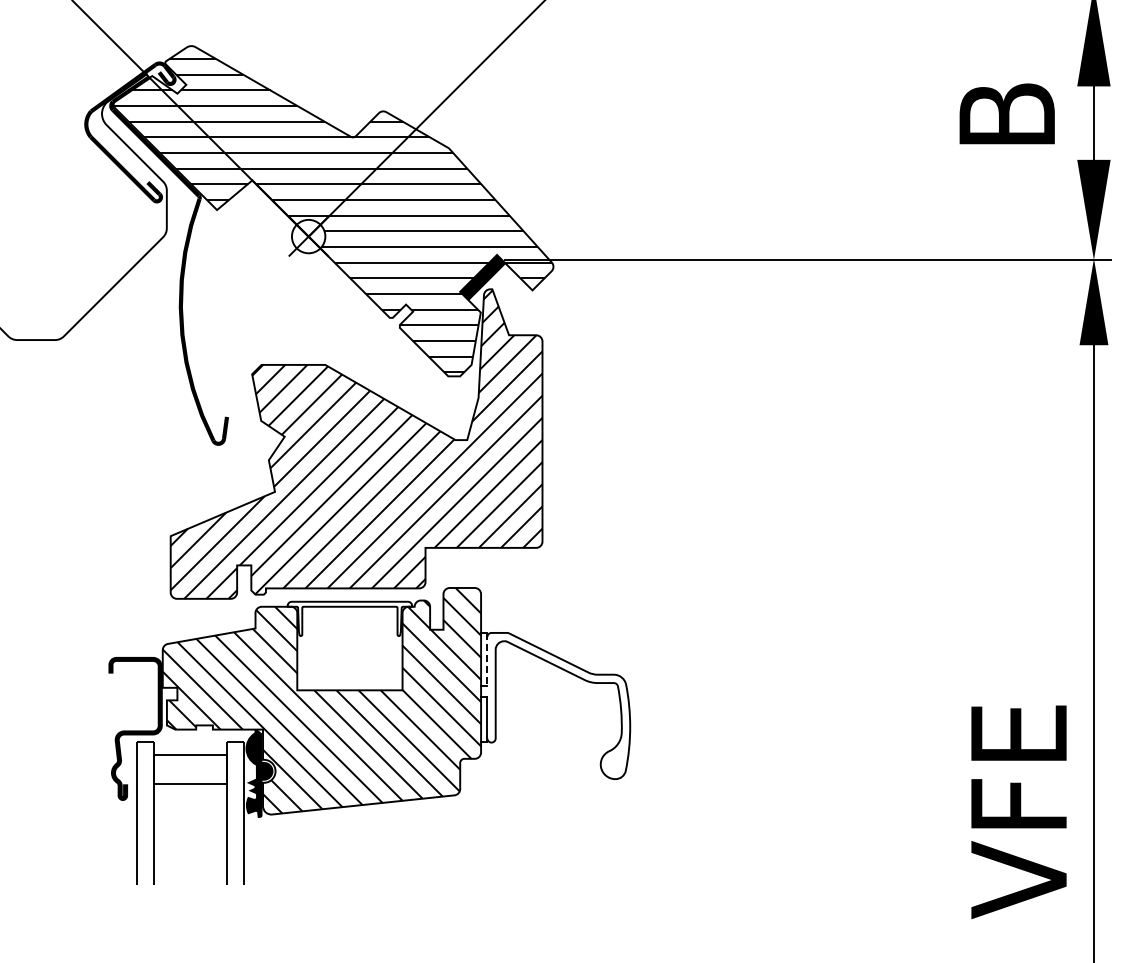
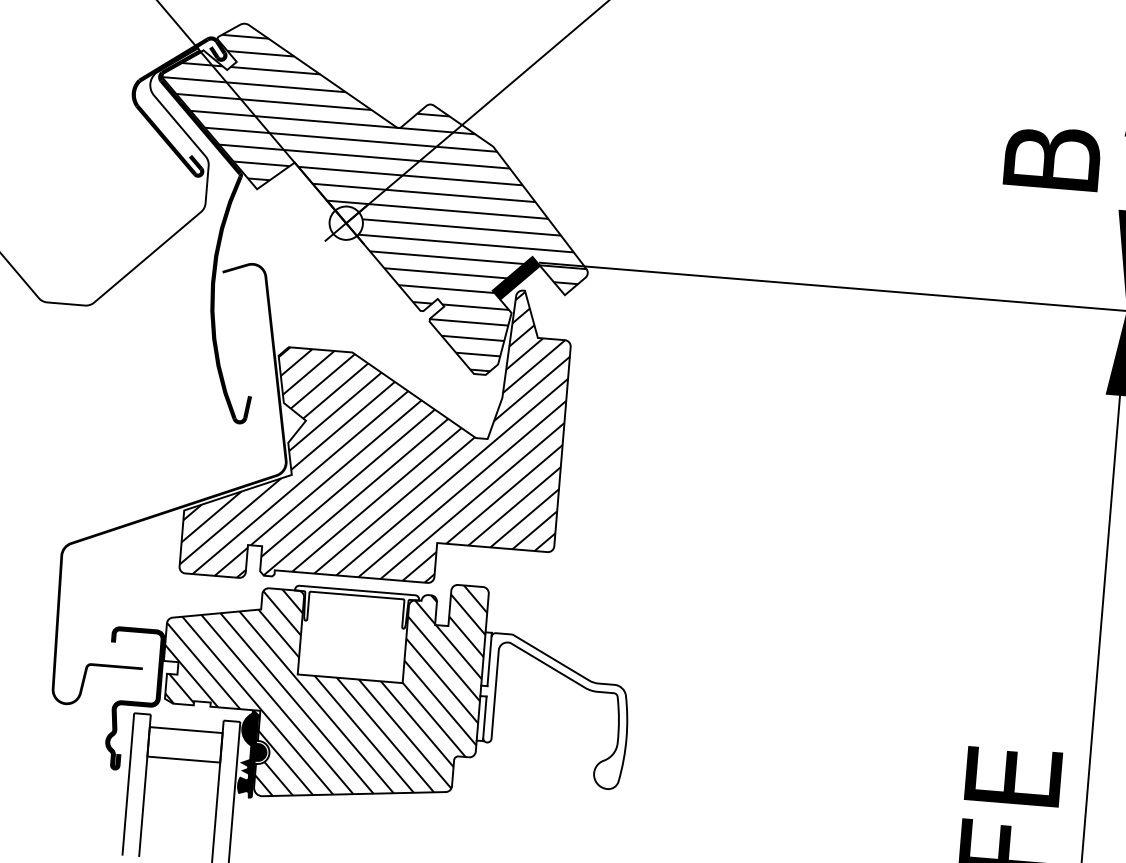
fill: (160, 511) -> (176, 485), added
line: (487, 659) -> (489, 659), dashed -> solid

